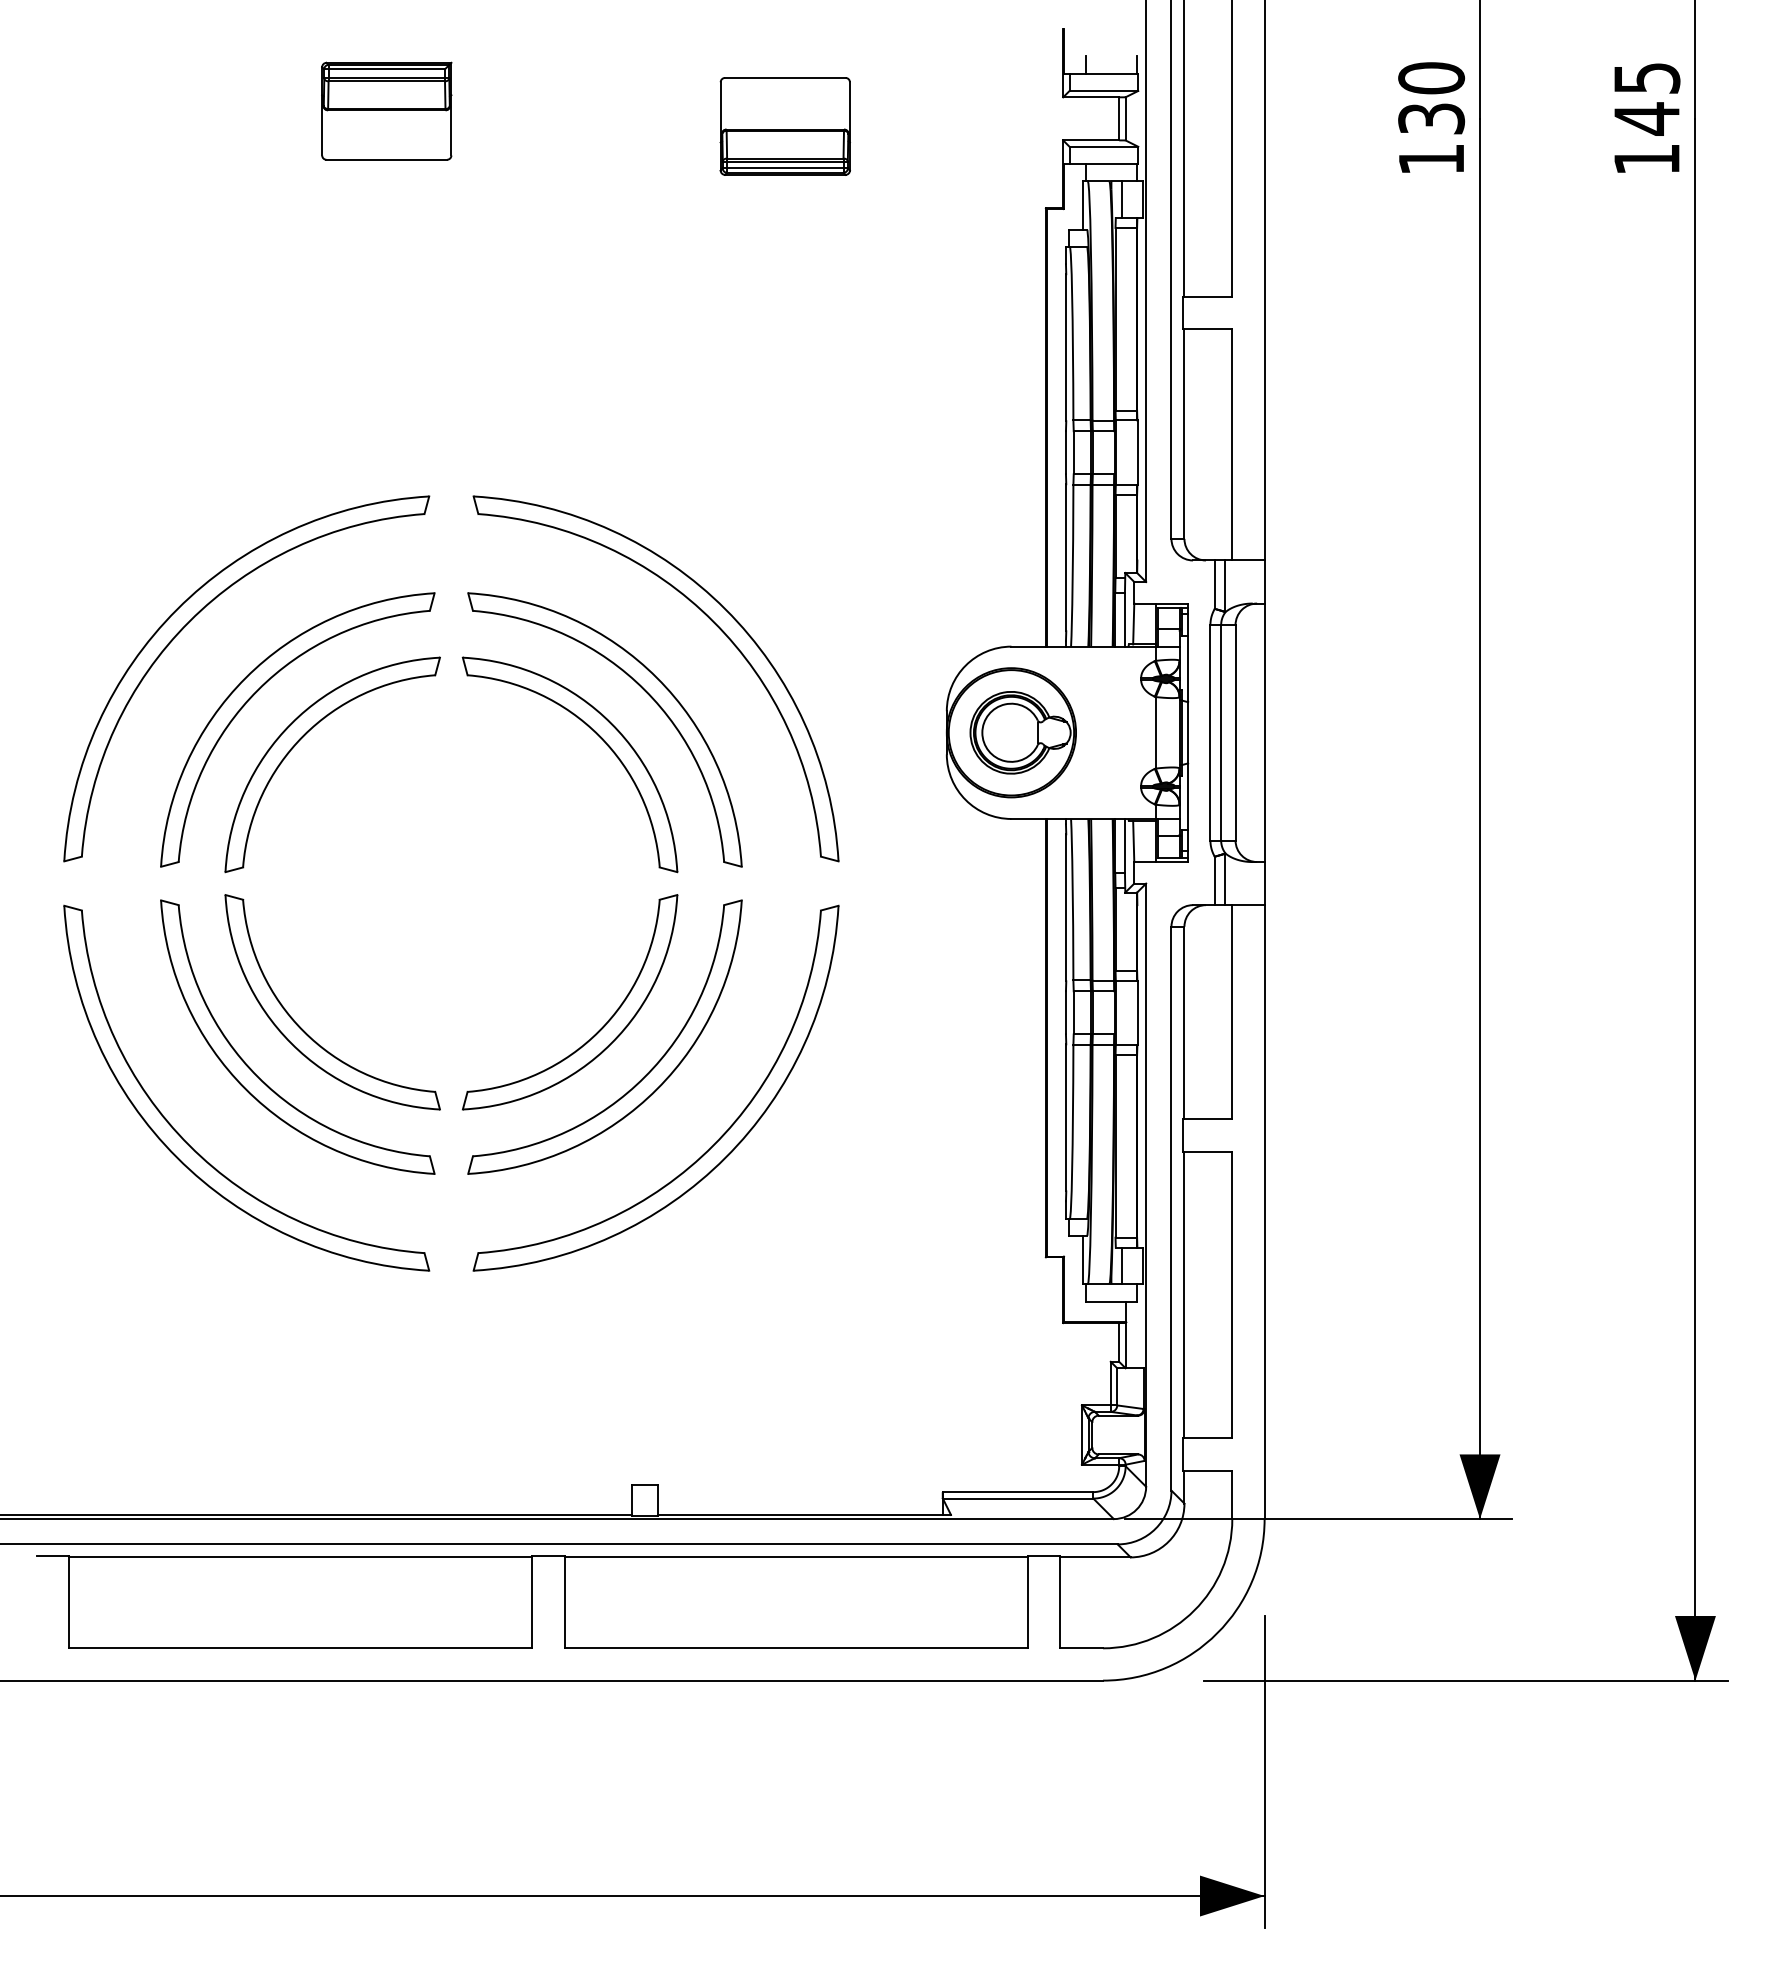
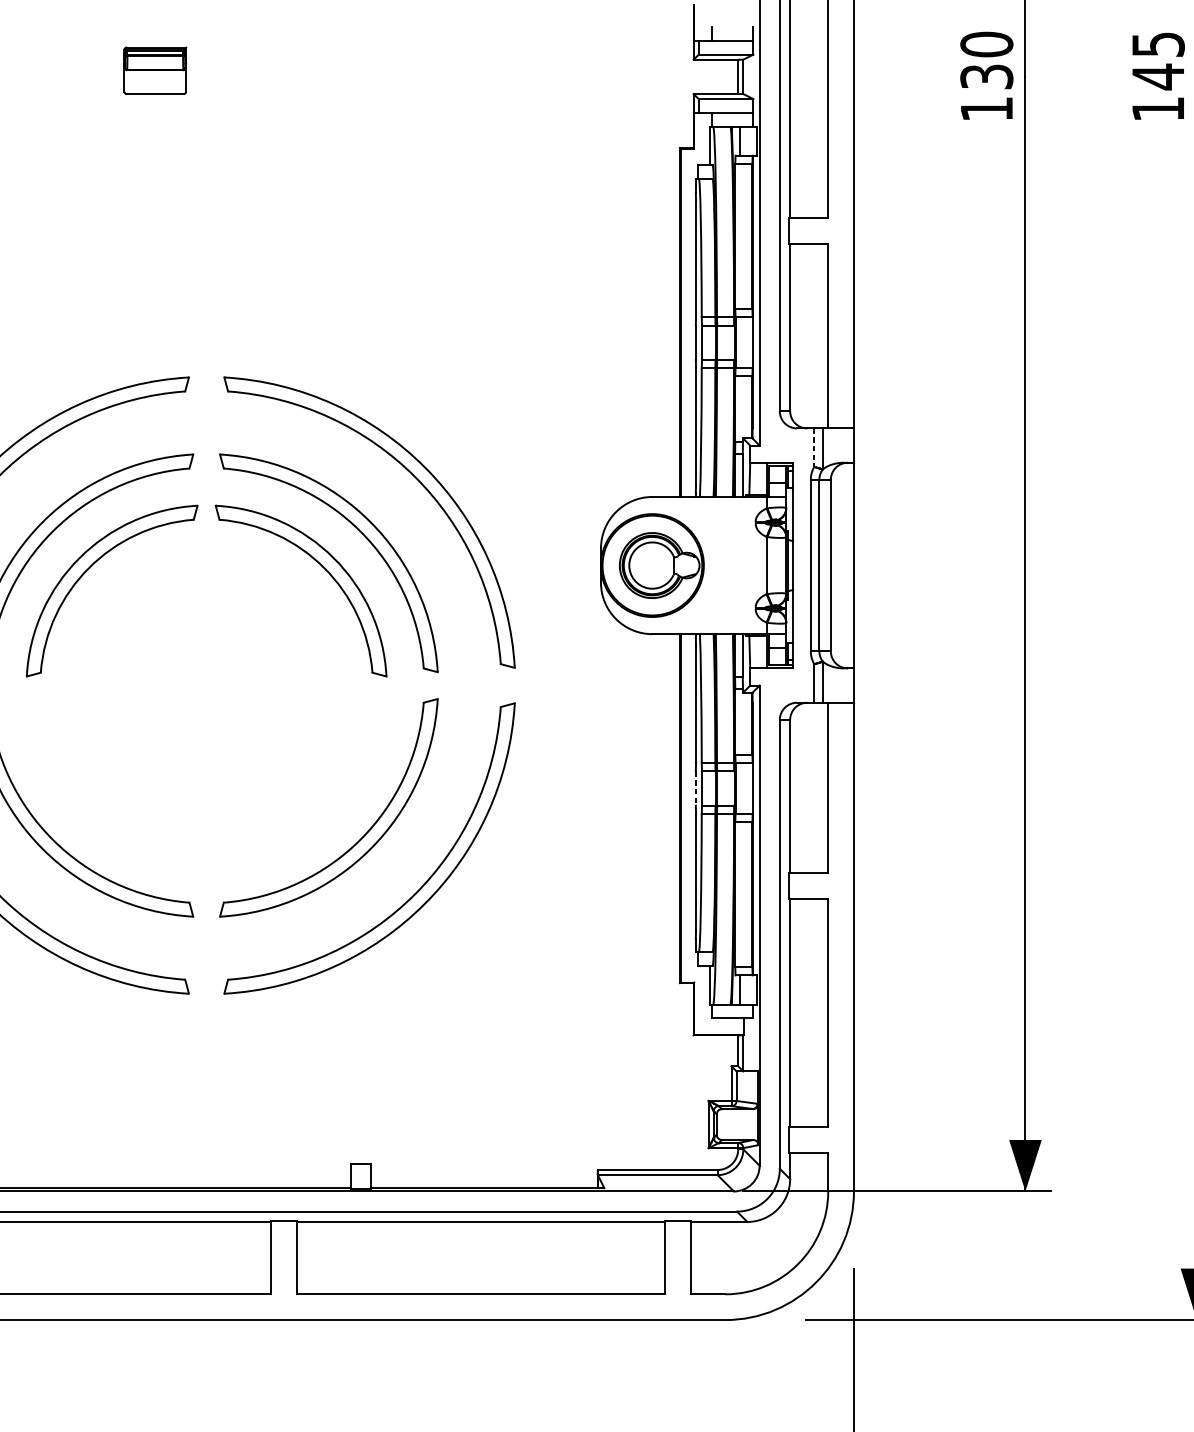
part: (386, 110) -> (154, 70), size x0.6
part: (784, 126) -> (471, 82), removed
line: (1214, 585) -> (814, 448), solid -> dashed
line: (1065, 1012) -> (695, 788), solid -> dashed
part: (304, 1030) -> (89, 802), removed
part: (598, 1030) -> (323, 802), removed

